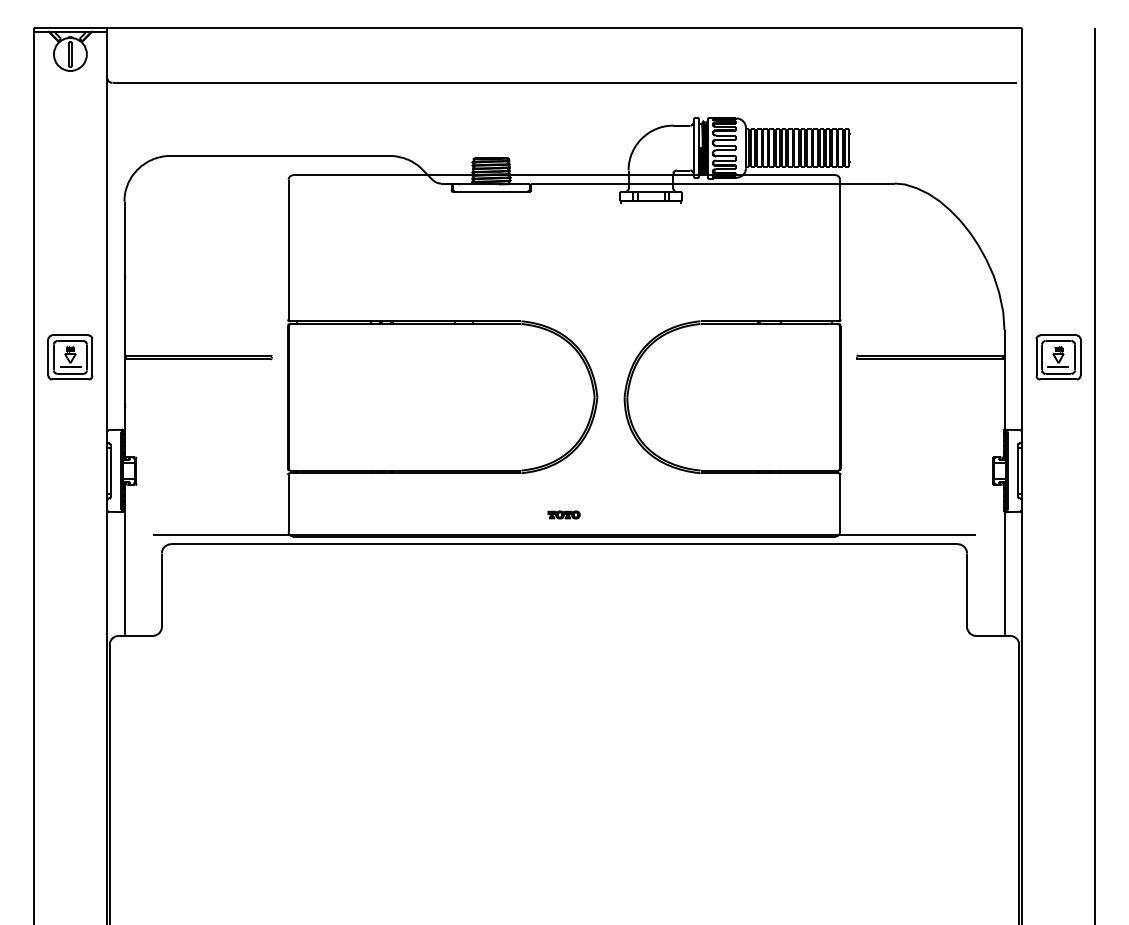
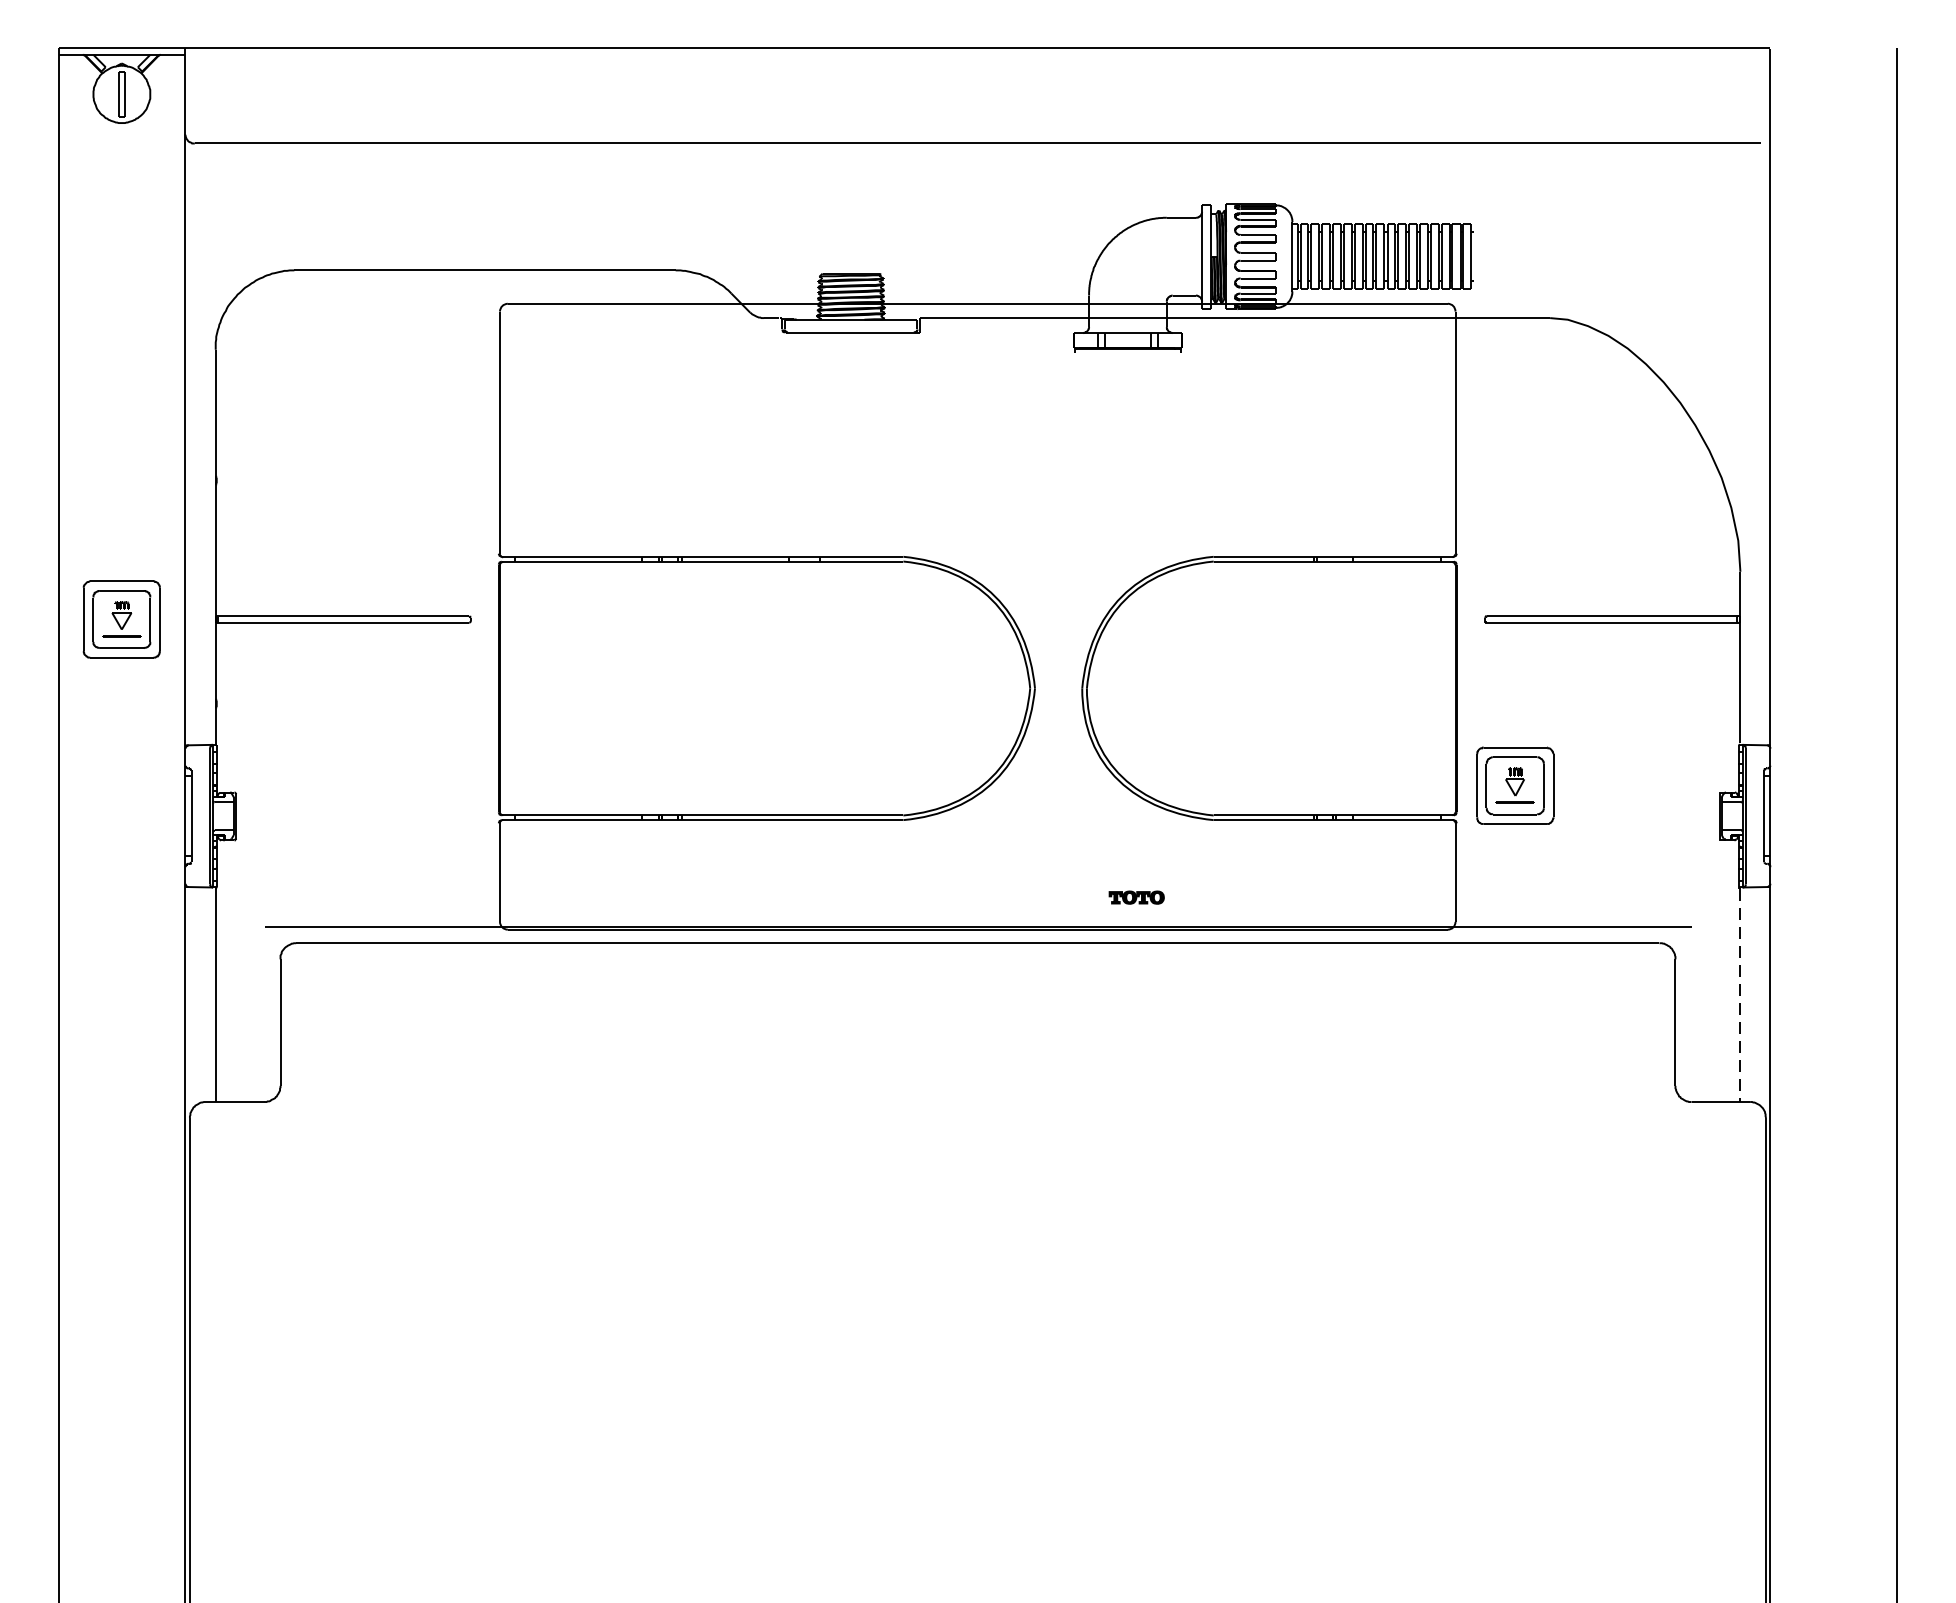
part: (1058, 357) -> (1515, 785), moved
part: (563, 514) -> (1135, 896), moved
line: (1004, 574) -> (1740, 995), solid -> dashed

